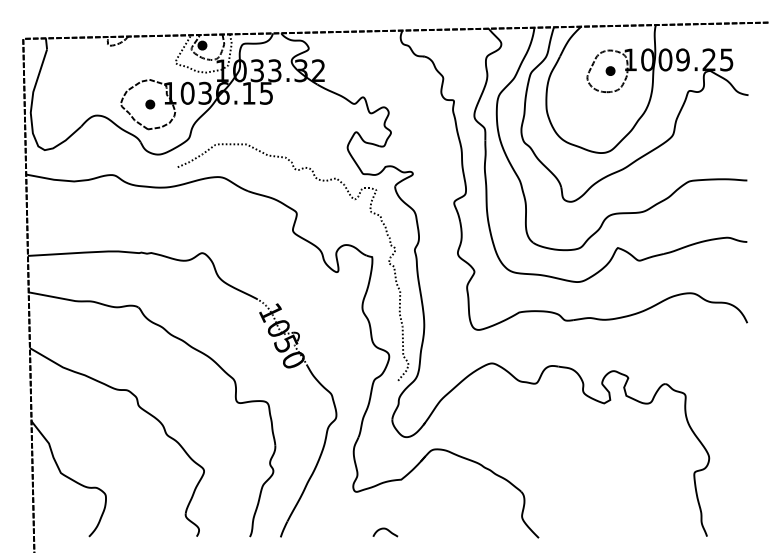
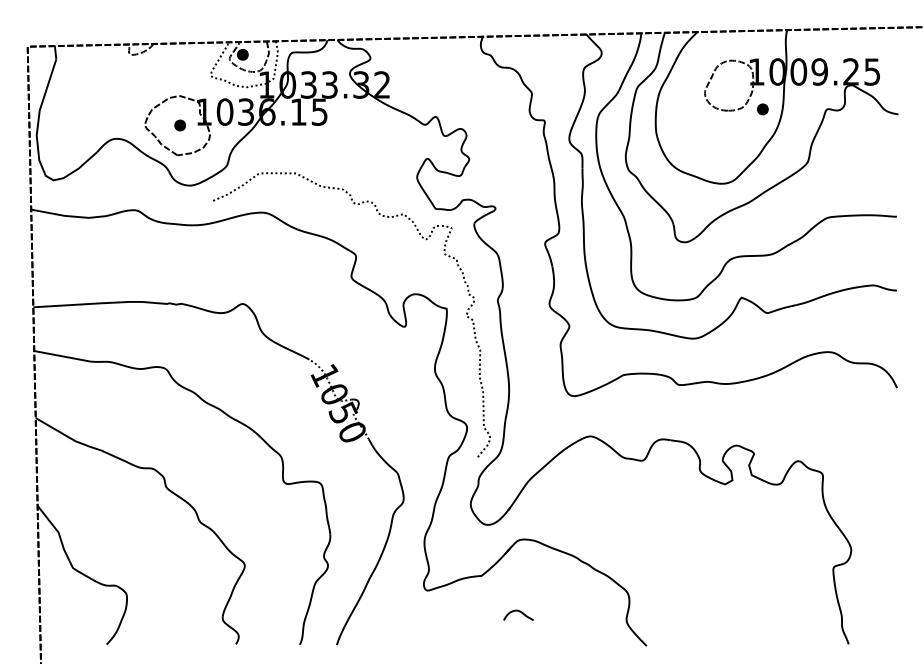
part: (610, 71) -> (762, 109), moved
curve: (386, 530) -> (519, 612), moved

